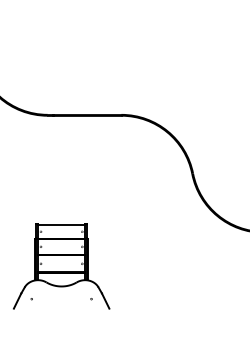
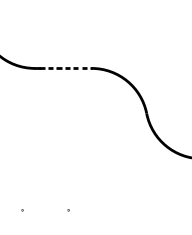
line: (87, 115) -> (65, 68), solid -> dashed
part: (61, 266) -> (45, 185), removed

